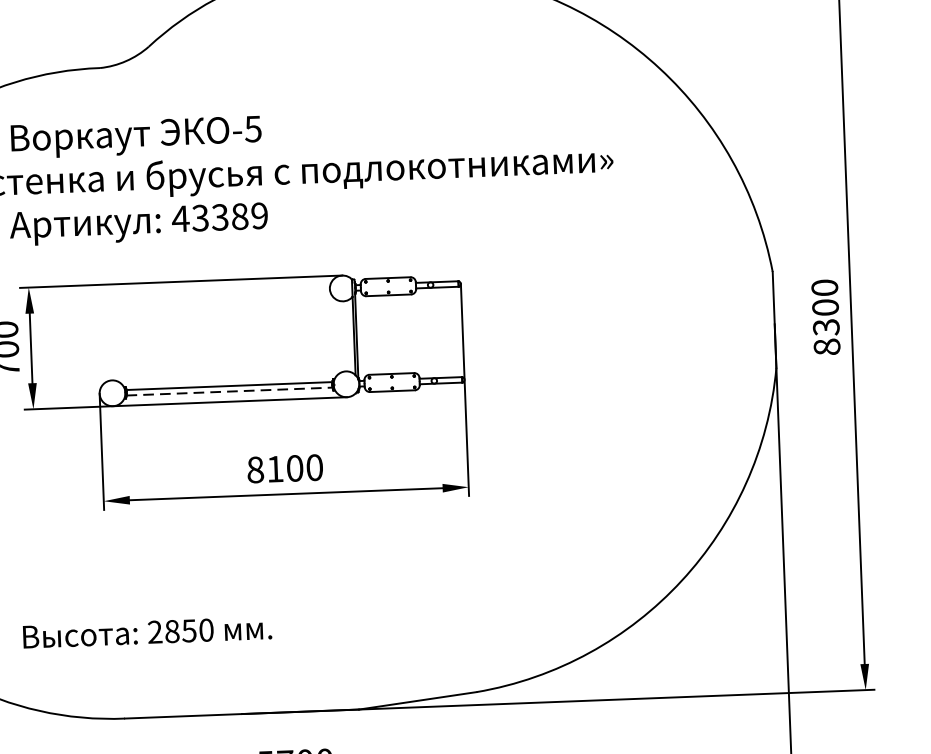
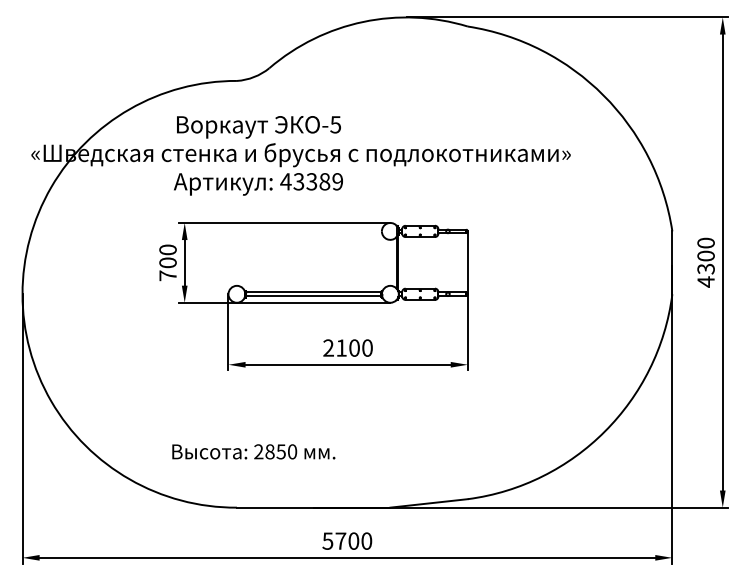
text: (826, 346) -> (705, 281), 8300 -> 4300
line: (229, 392) -> (313, 296), dashed -> solid
text: (255, 469) -> (328, 347), 8100 -> 2100

